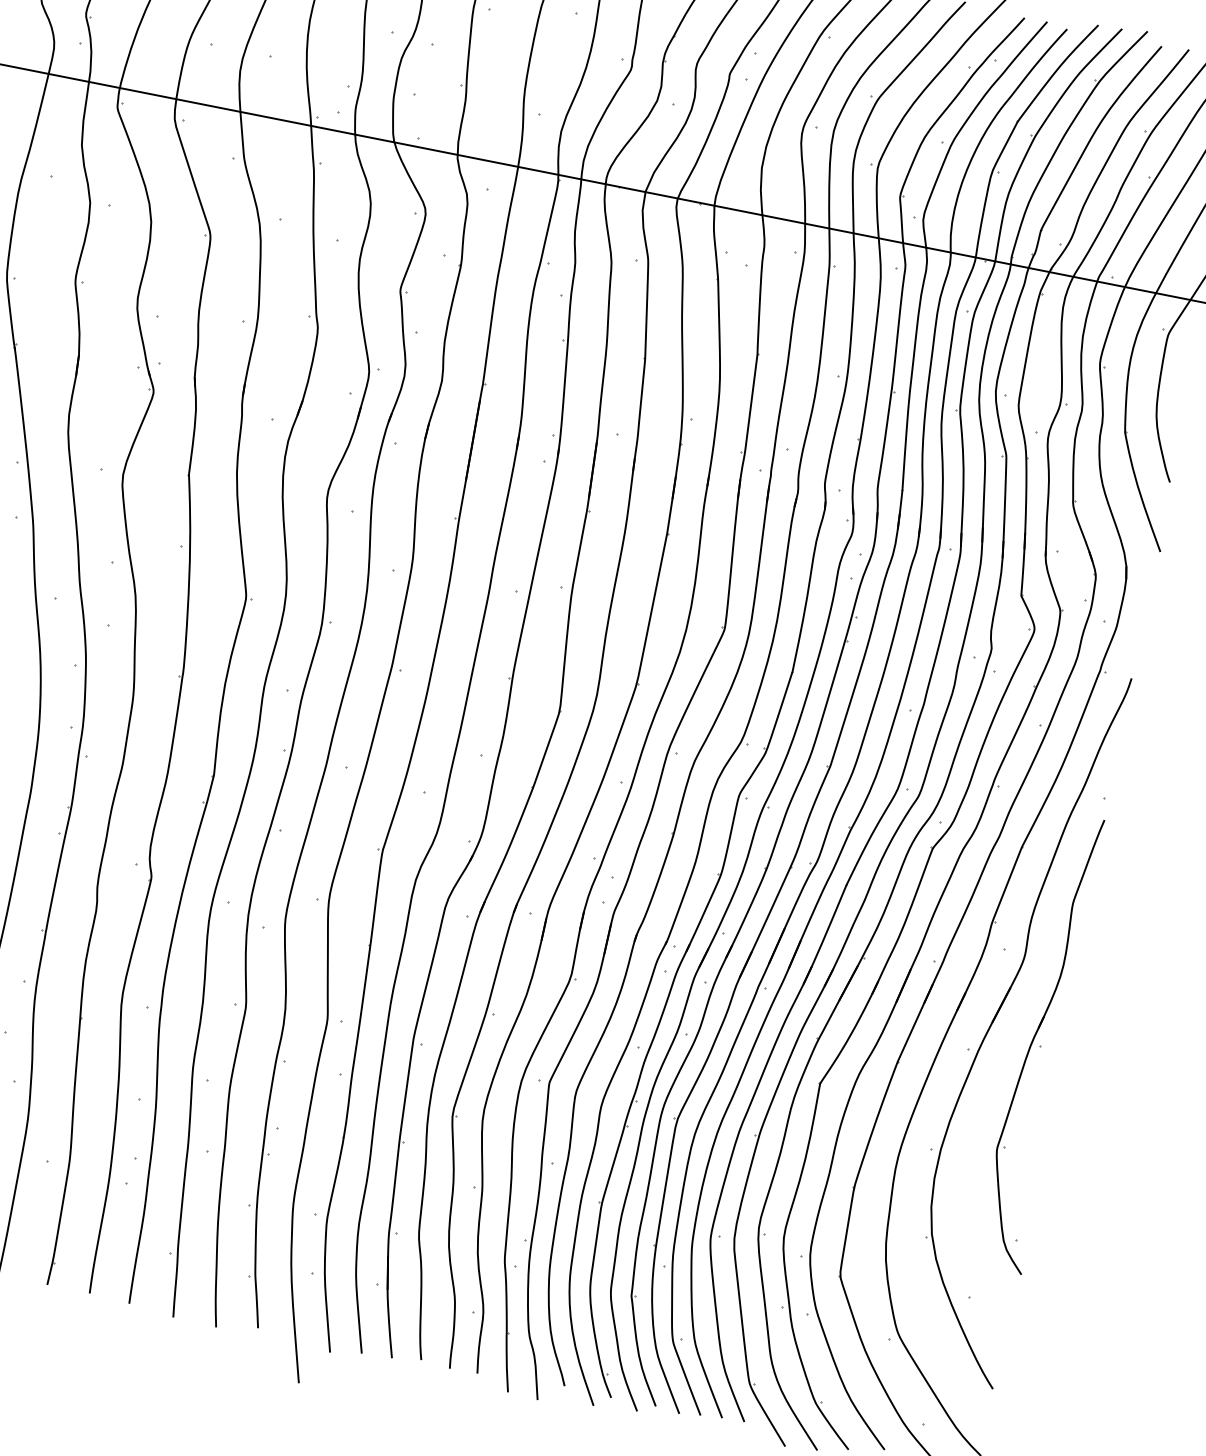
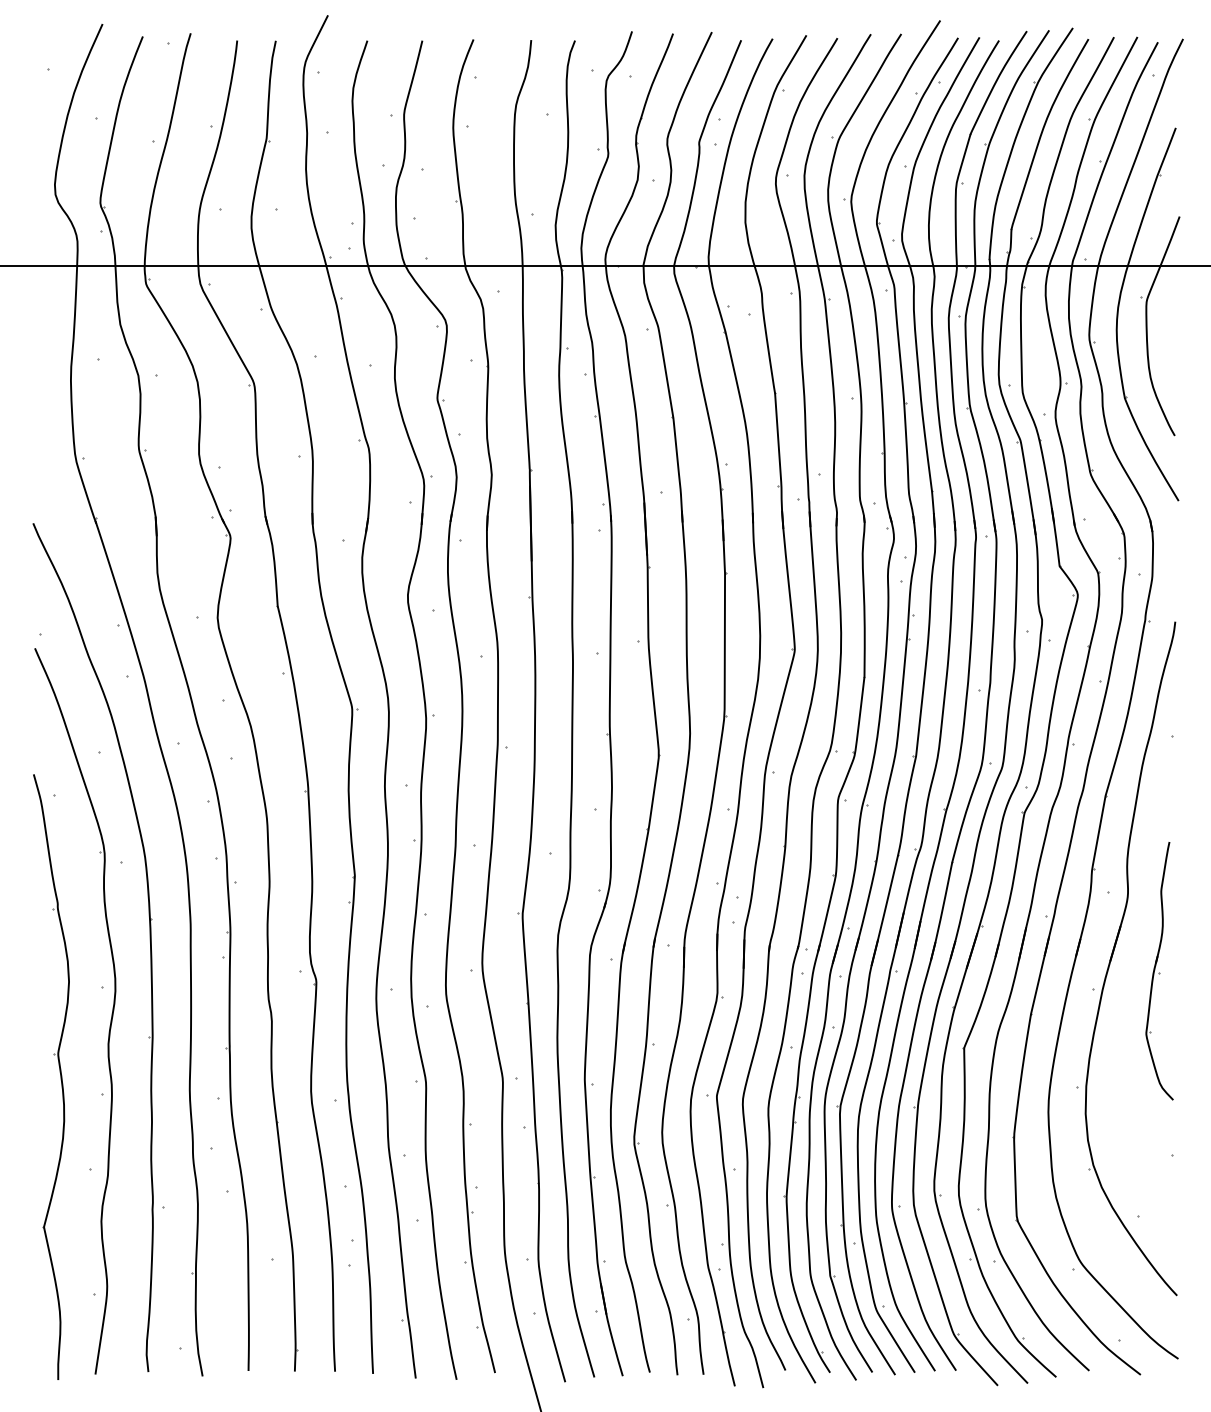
part: (1042, 1042) -> (1159, 970), size x0.6

